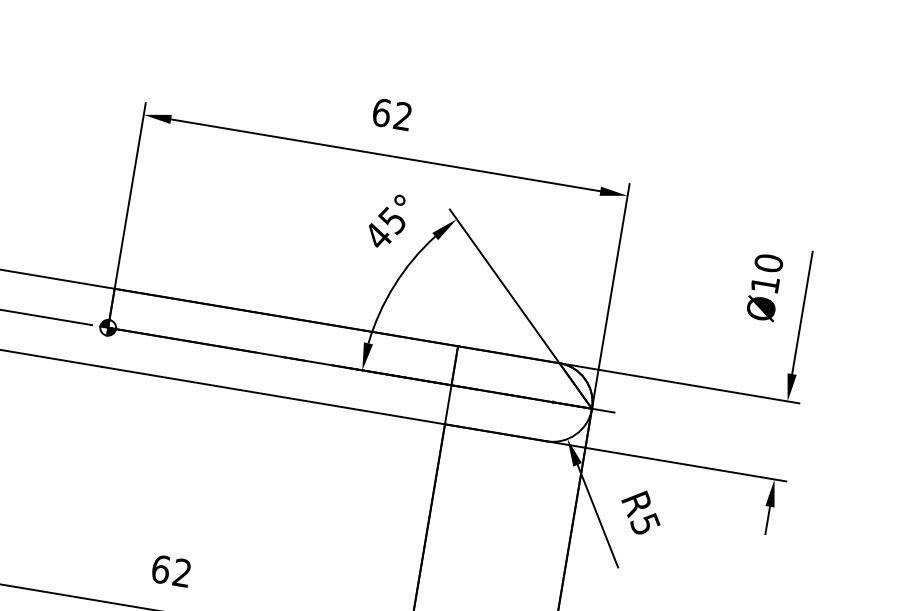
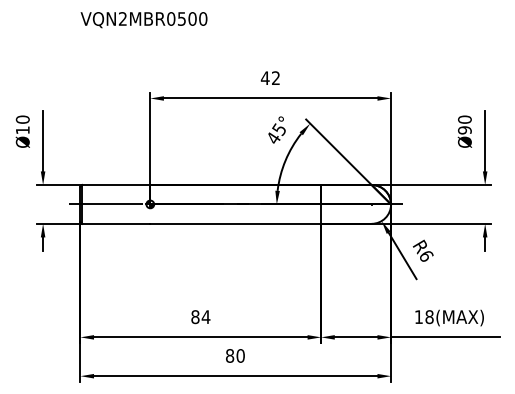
text: (379, 113) -> (264, 78), 62 -> 42
text: (764, 284) -> (464, 130), Ø10 -> Ø90
text: (643, 522) -> (425, 255), R5 -> R6
text: (171, 569) -> (200, 316), 62 -> 84

